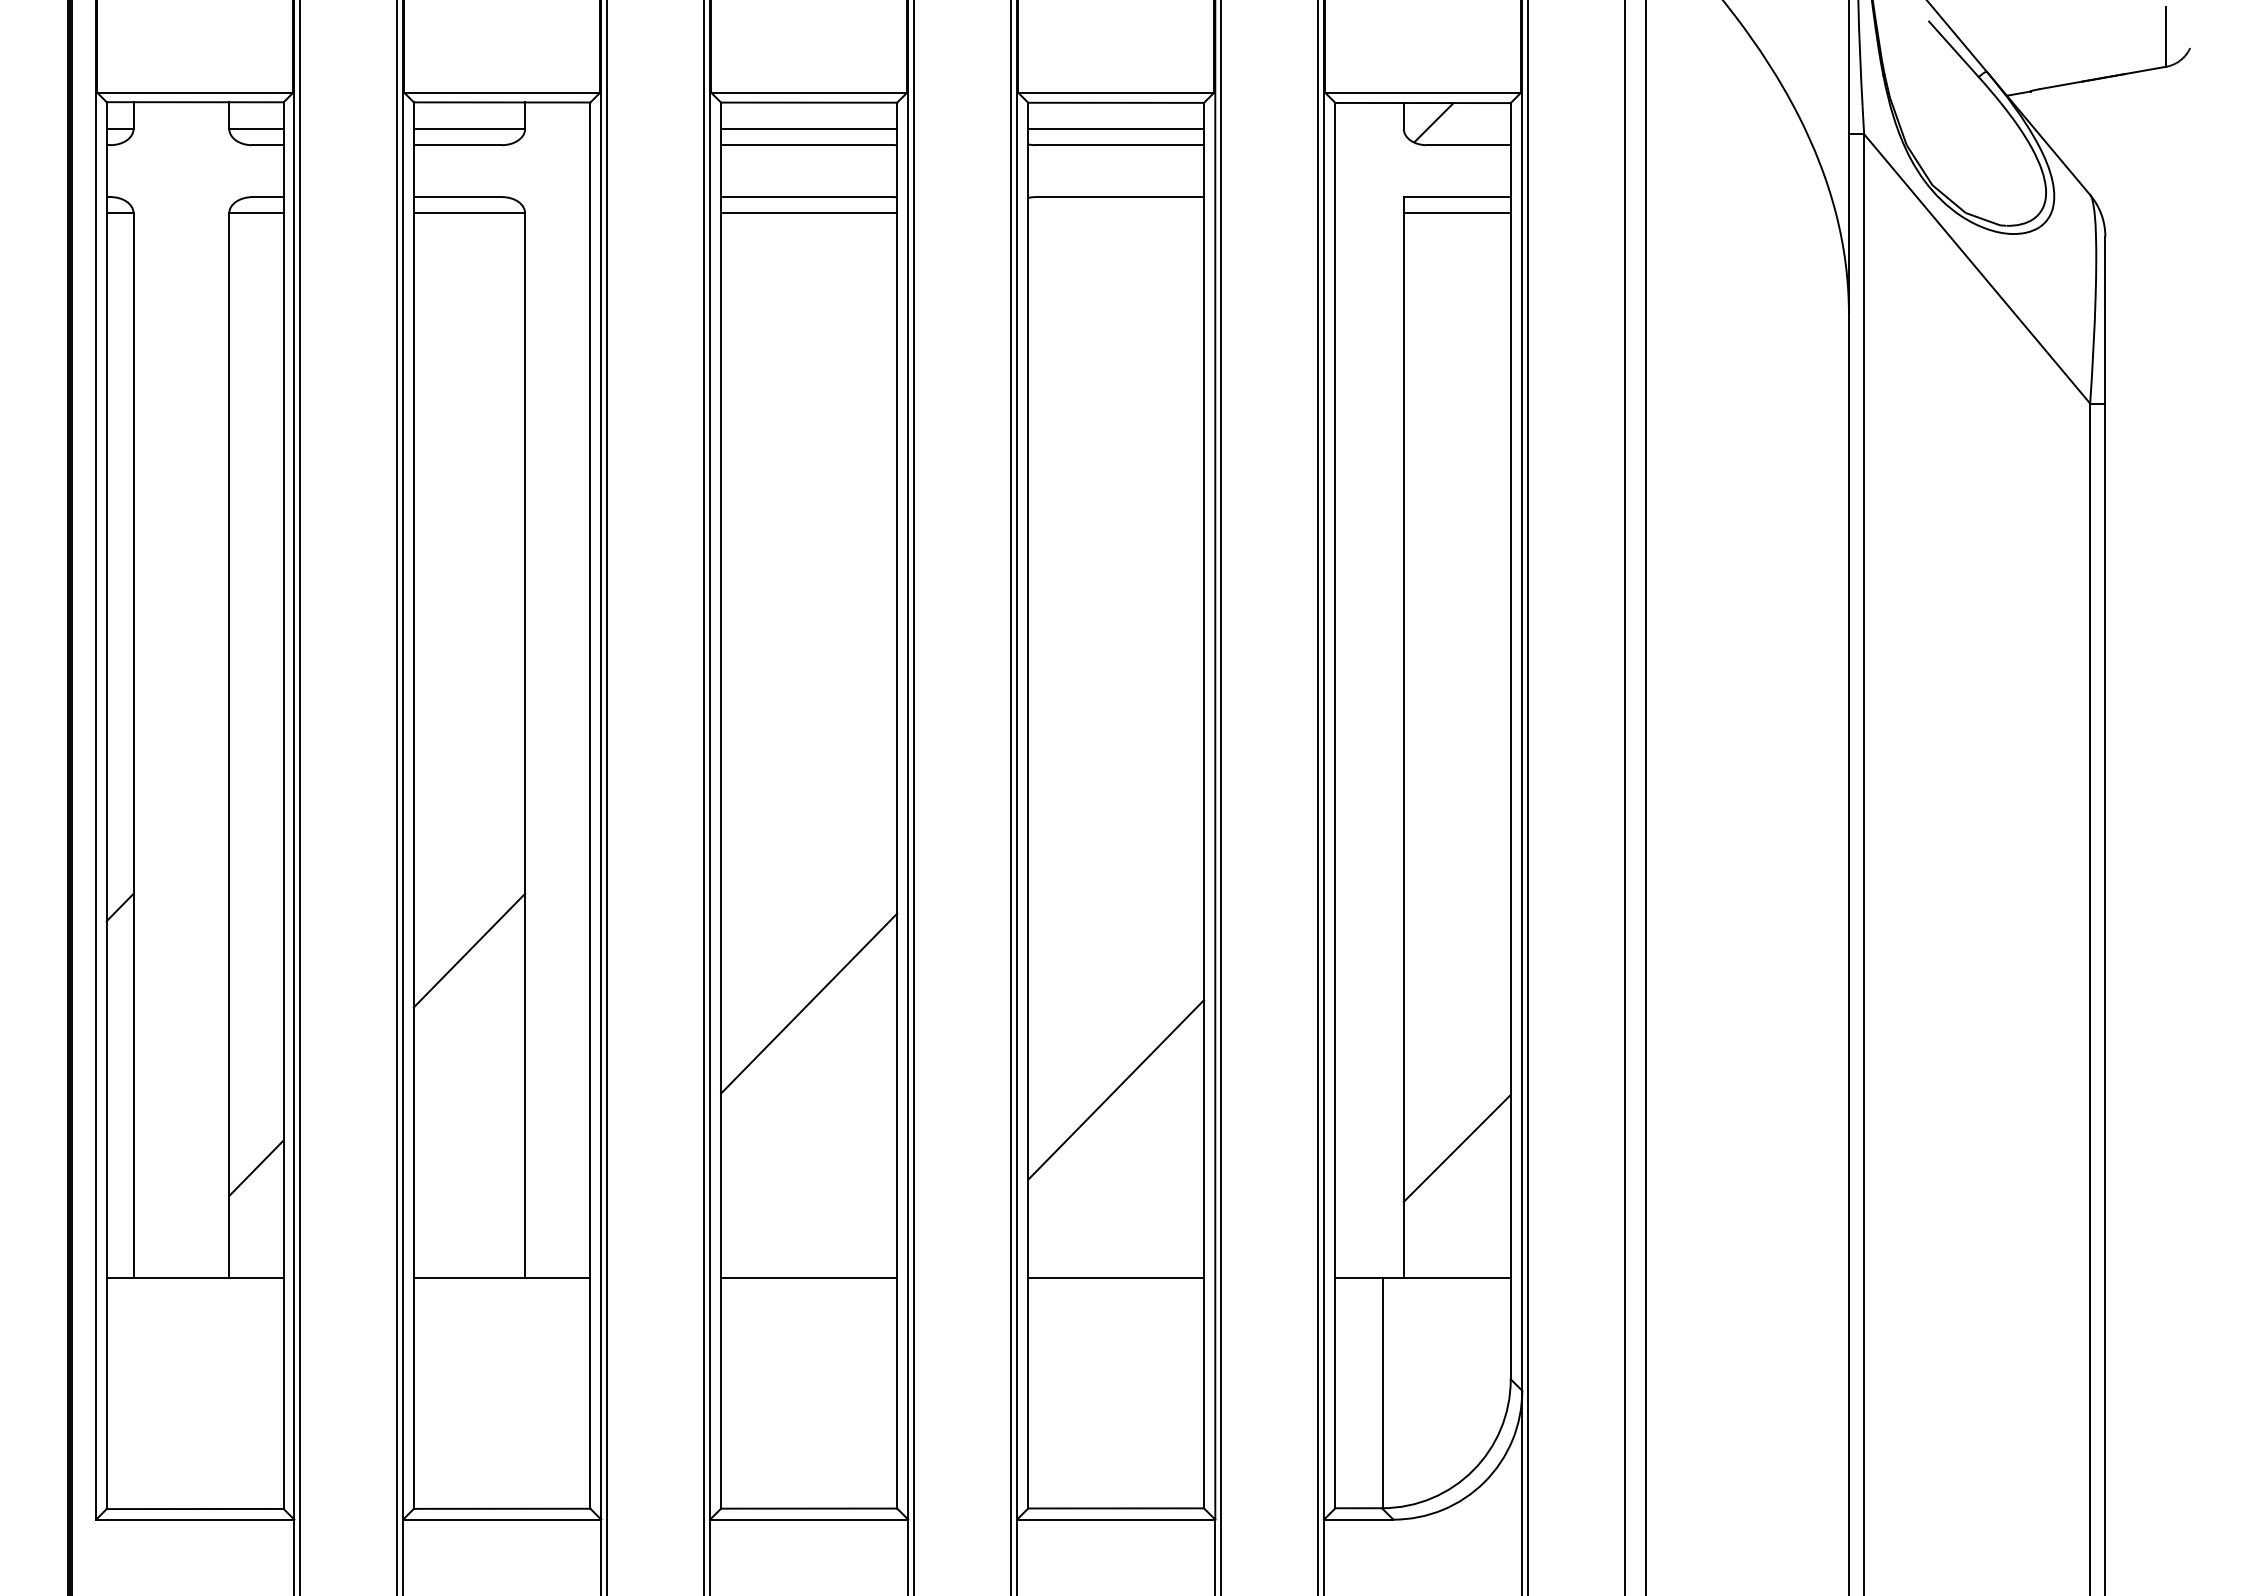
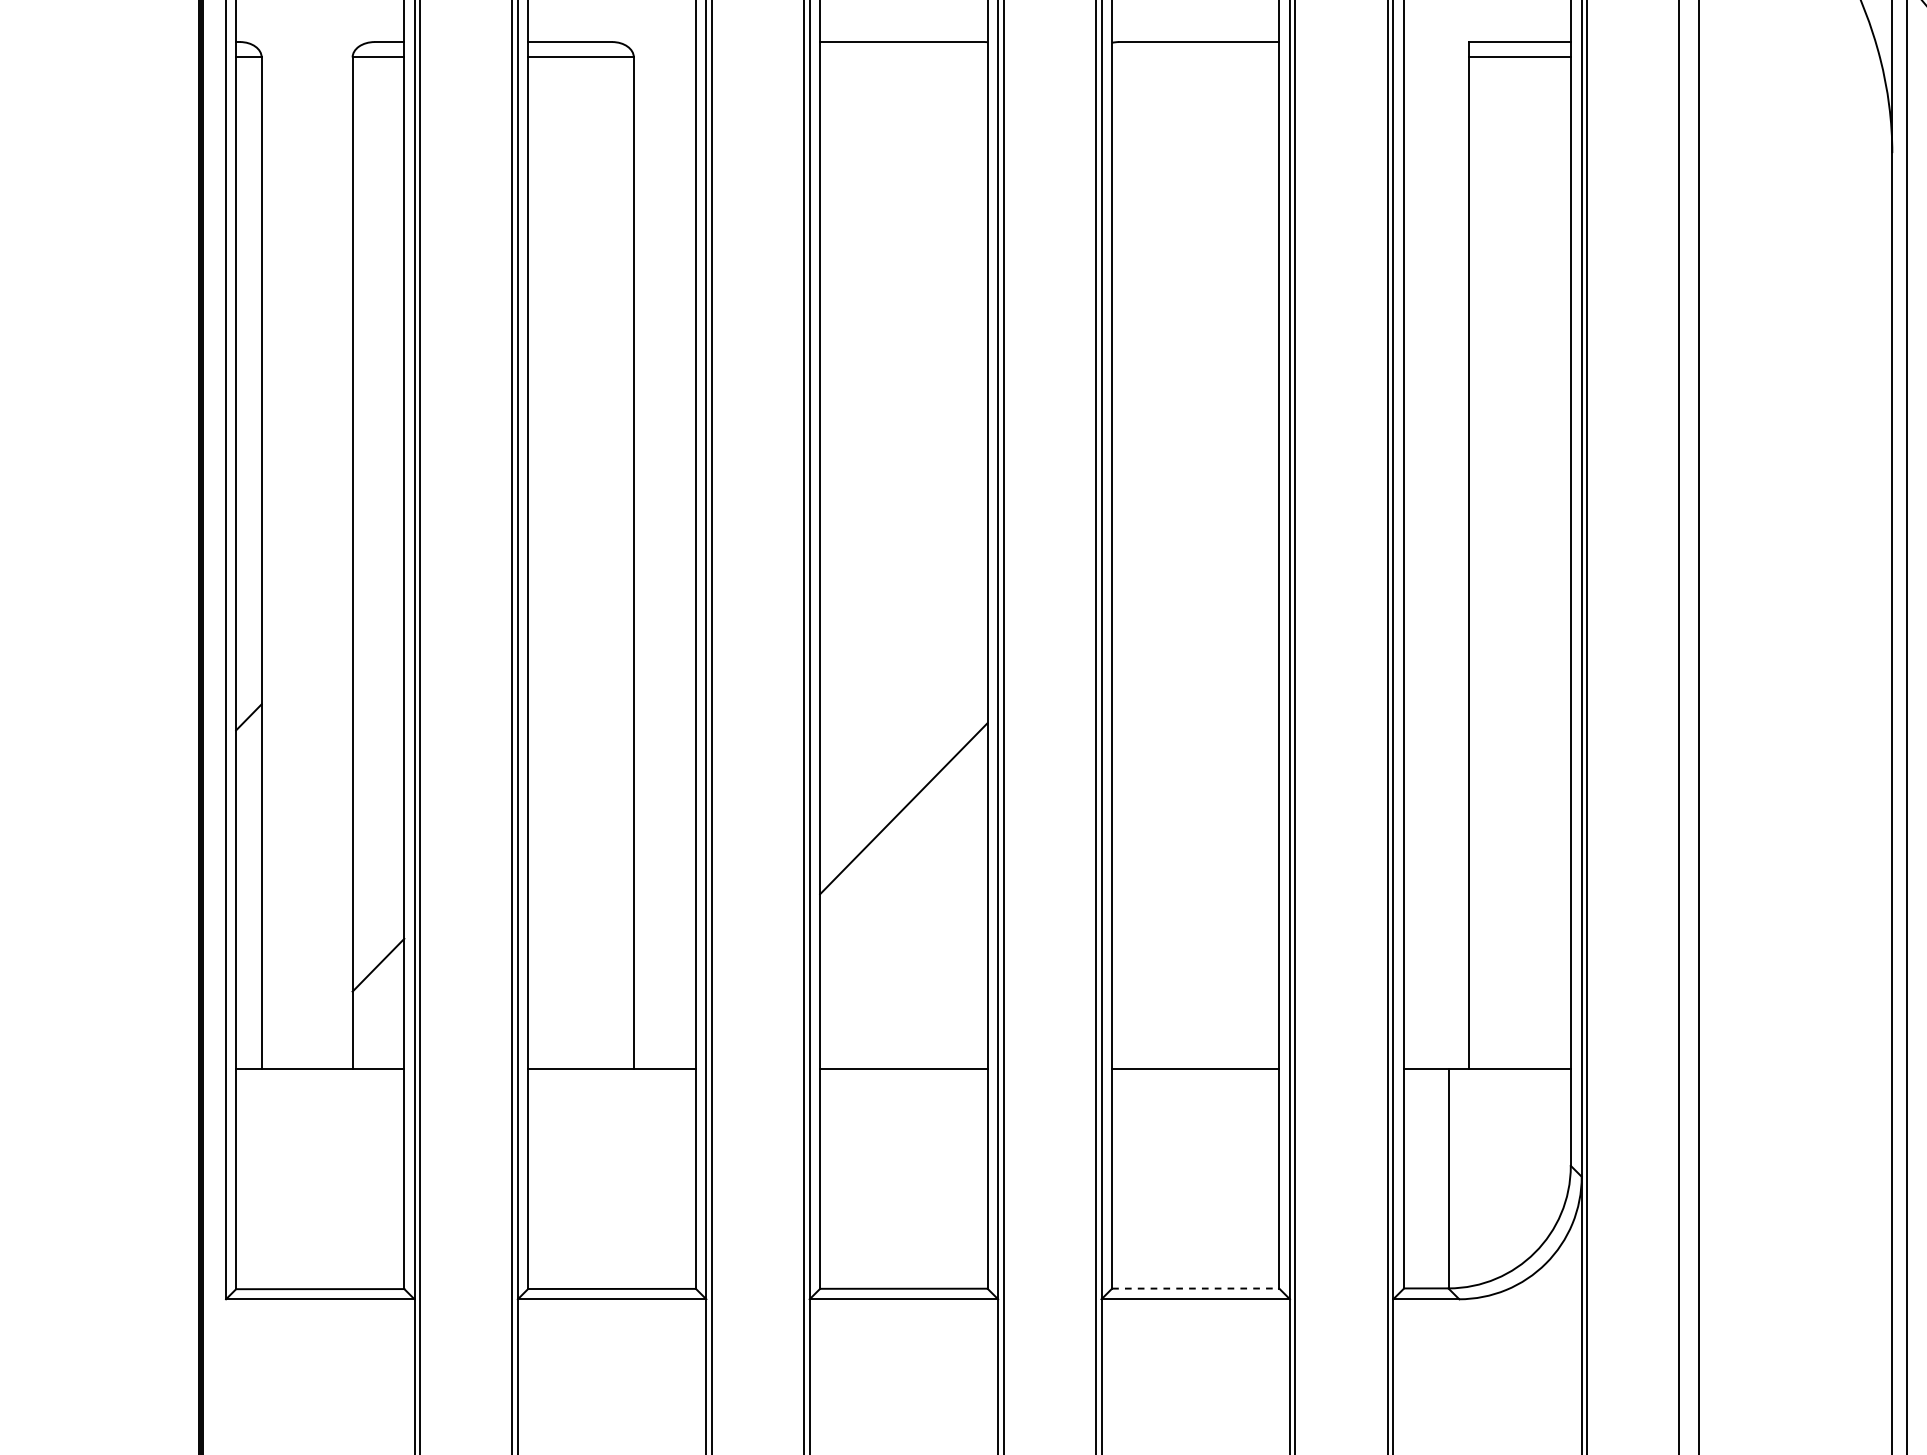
line: (809, 213) -> (904, 57), removed
line: (469, 950) -> (580, 758), removed
line: (1115, 1089) -> (1195, 890), removed
line: (1456, 1147) -> (1519, 945), removed
line: (1116, 1508) -> (1196, 1288), solid -> dashed

